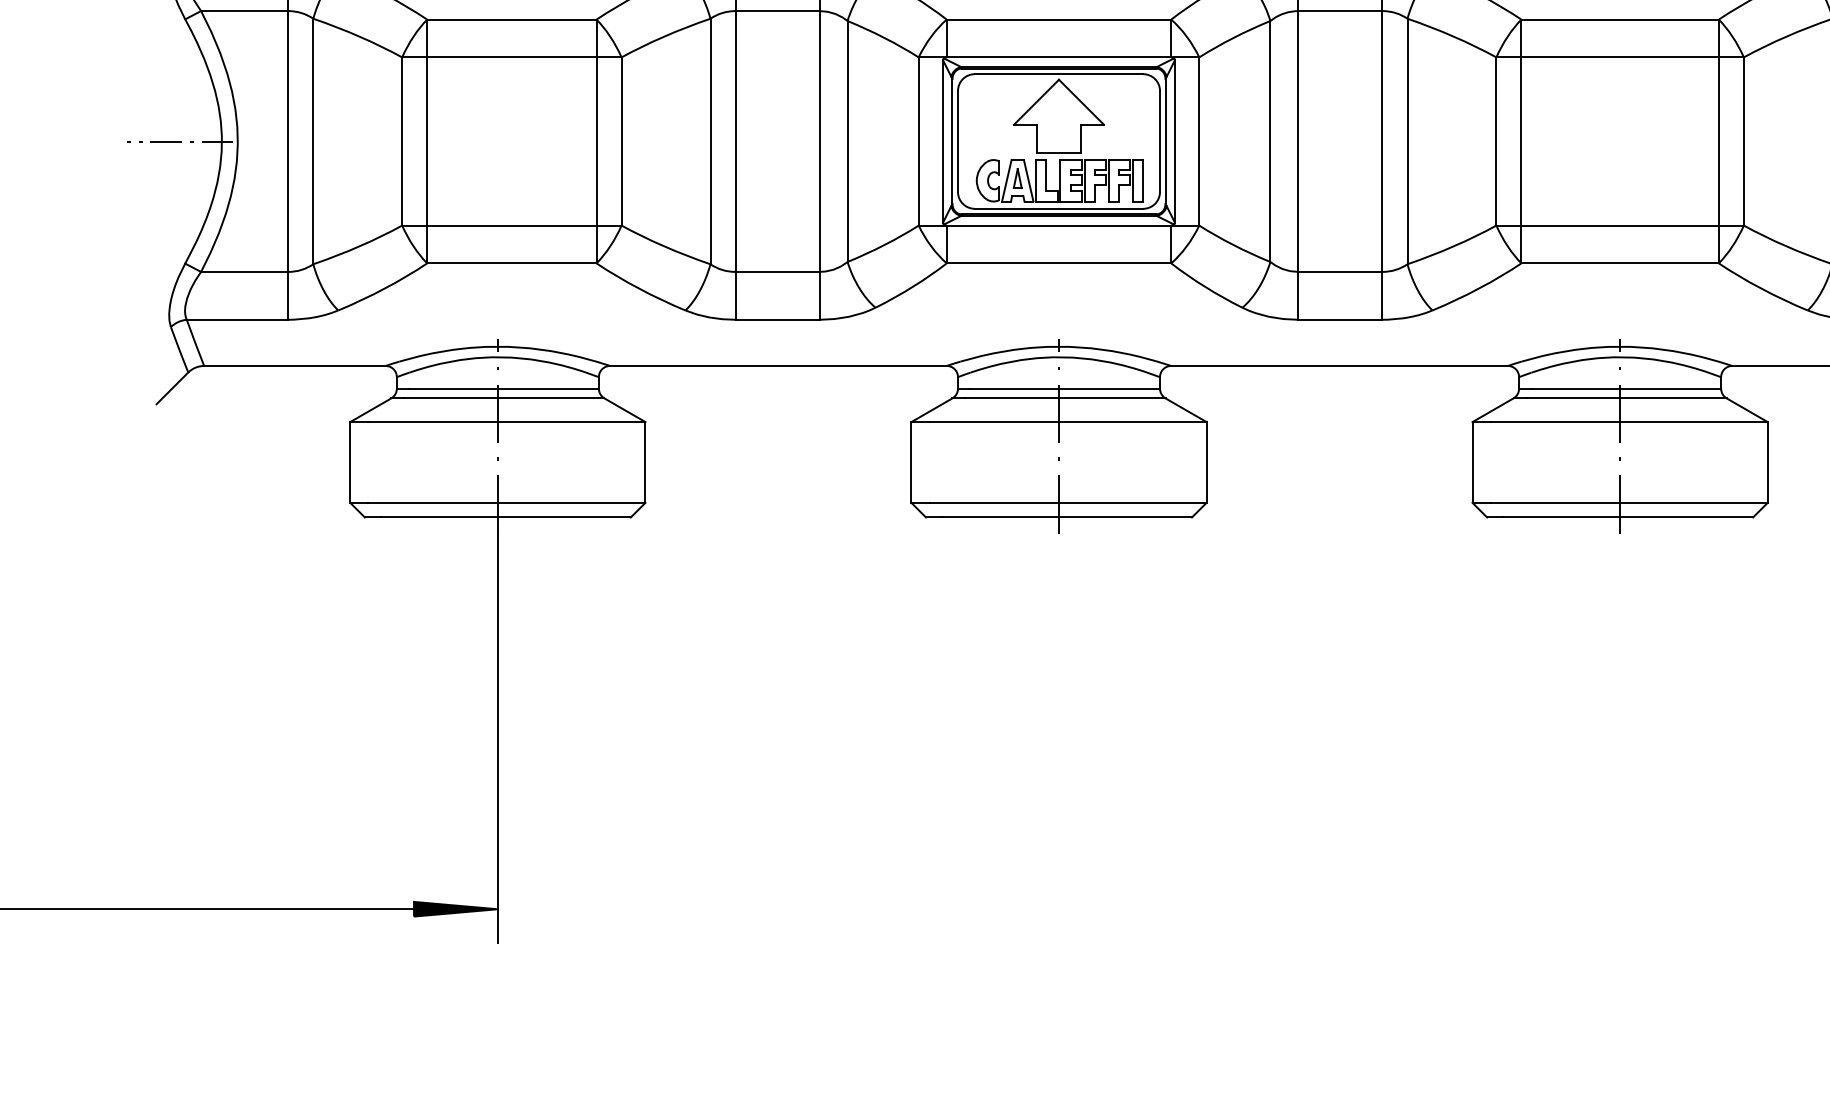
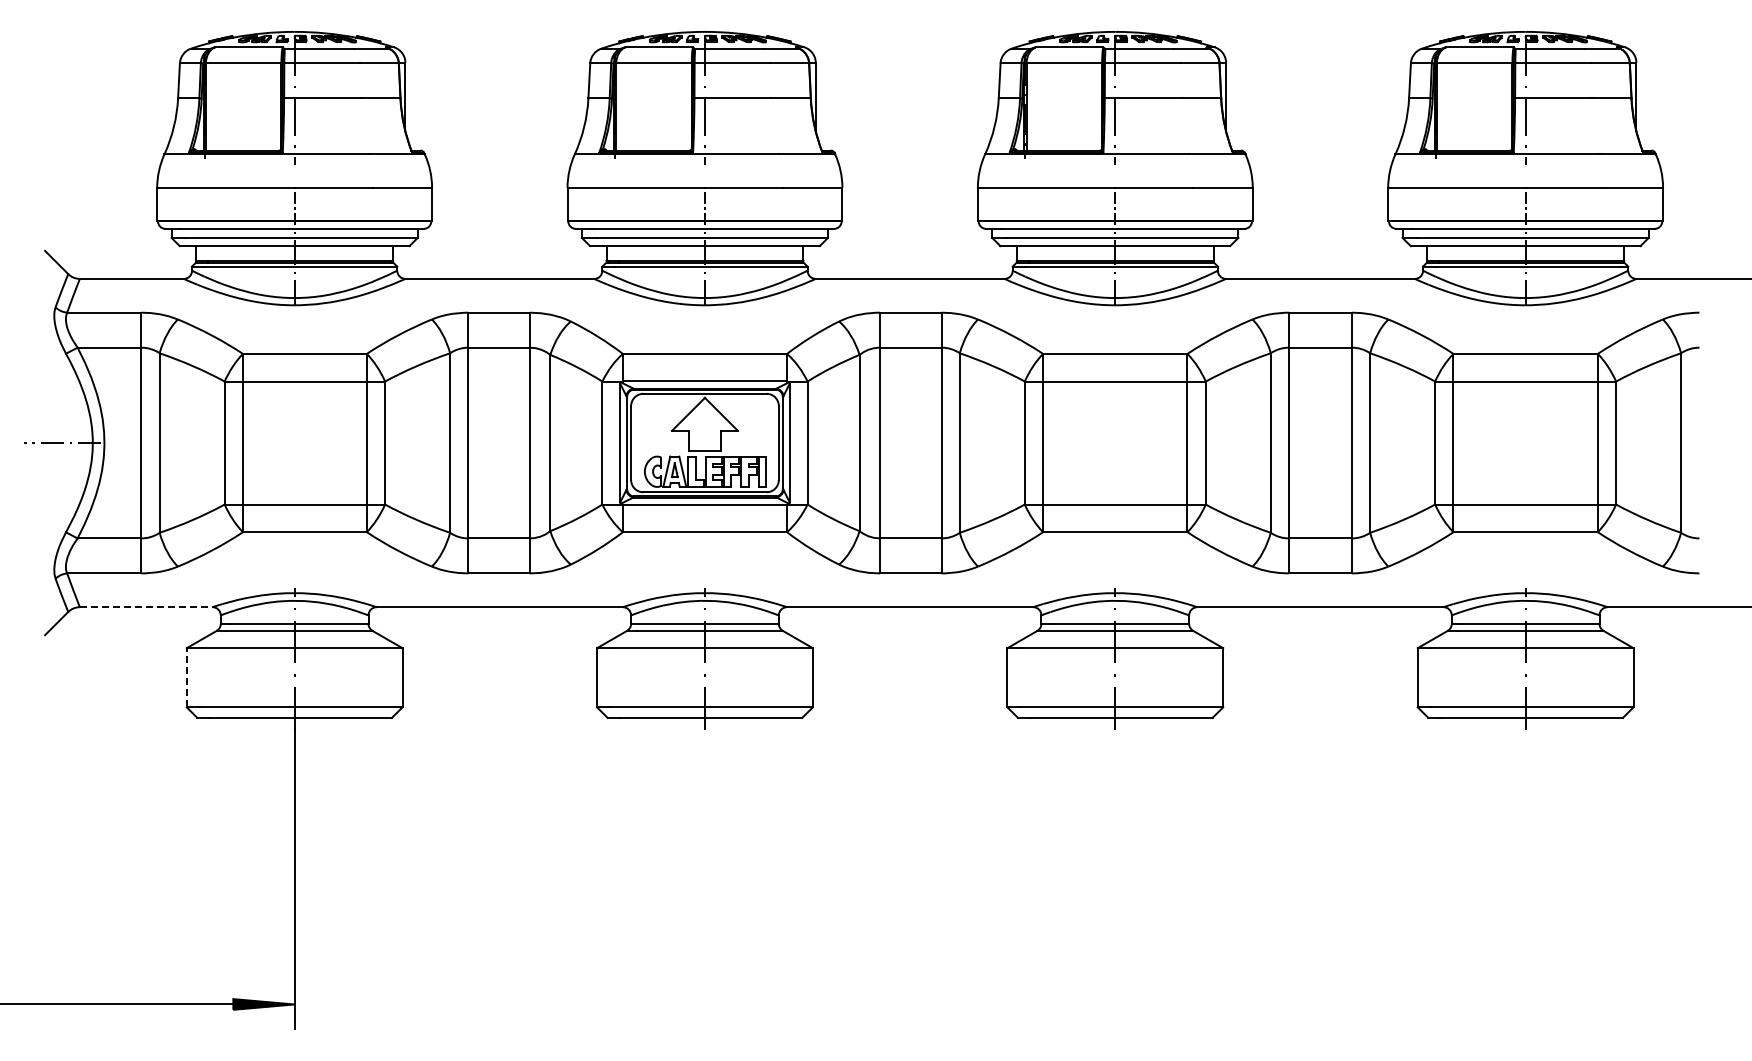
line: (295, 366) -> (146, 607), solid -> dashed
line: (349, 462) -> (186, 677), solid -> dashed

